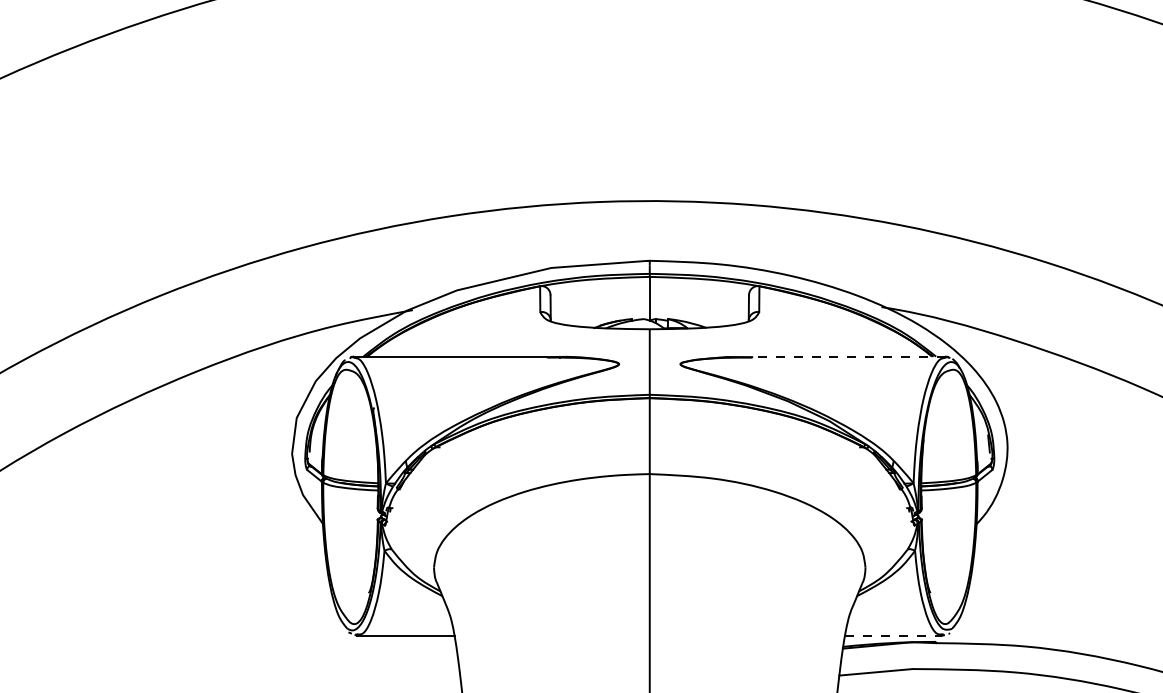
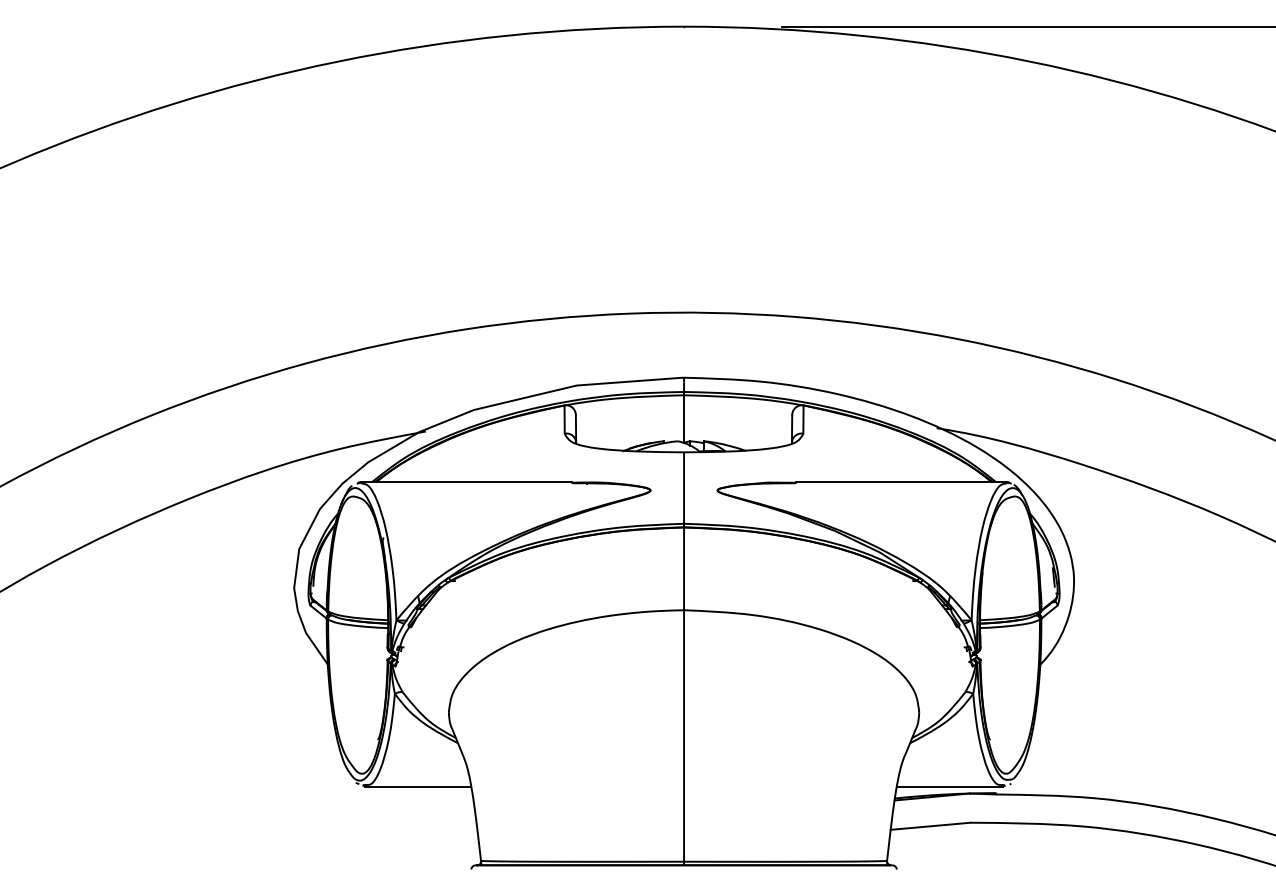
line: (848, 356) -> (900, 482), dashed -> solid
line: (894, 635) -> (950, 786), dashed -> solid

